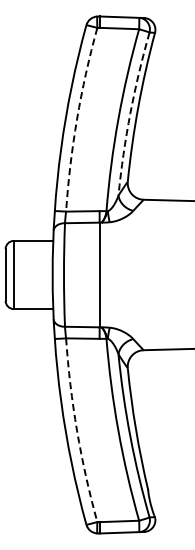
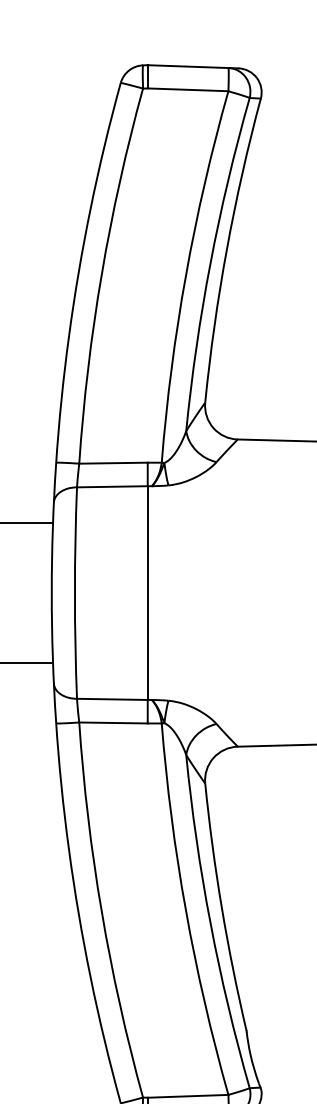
arc: (130, 113) -> (210, 263), dashed -> solid
arc: (77, 119) -> (102, 275), dashed -> solid
arc: (77, 431) -> (102, 912), dashed -> solid

